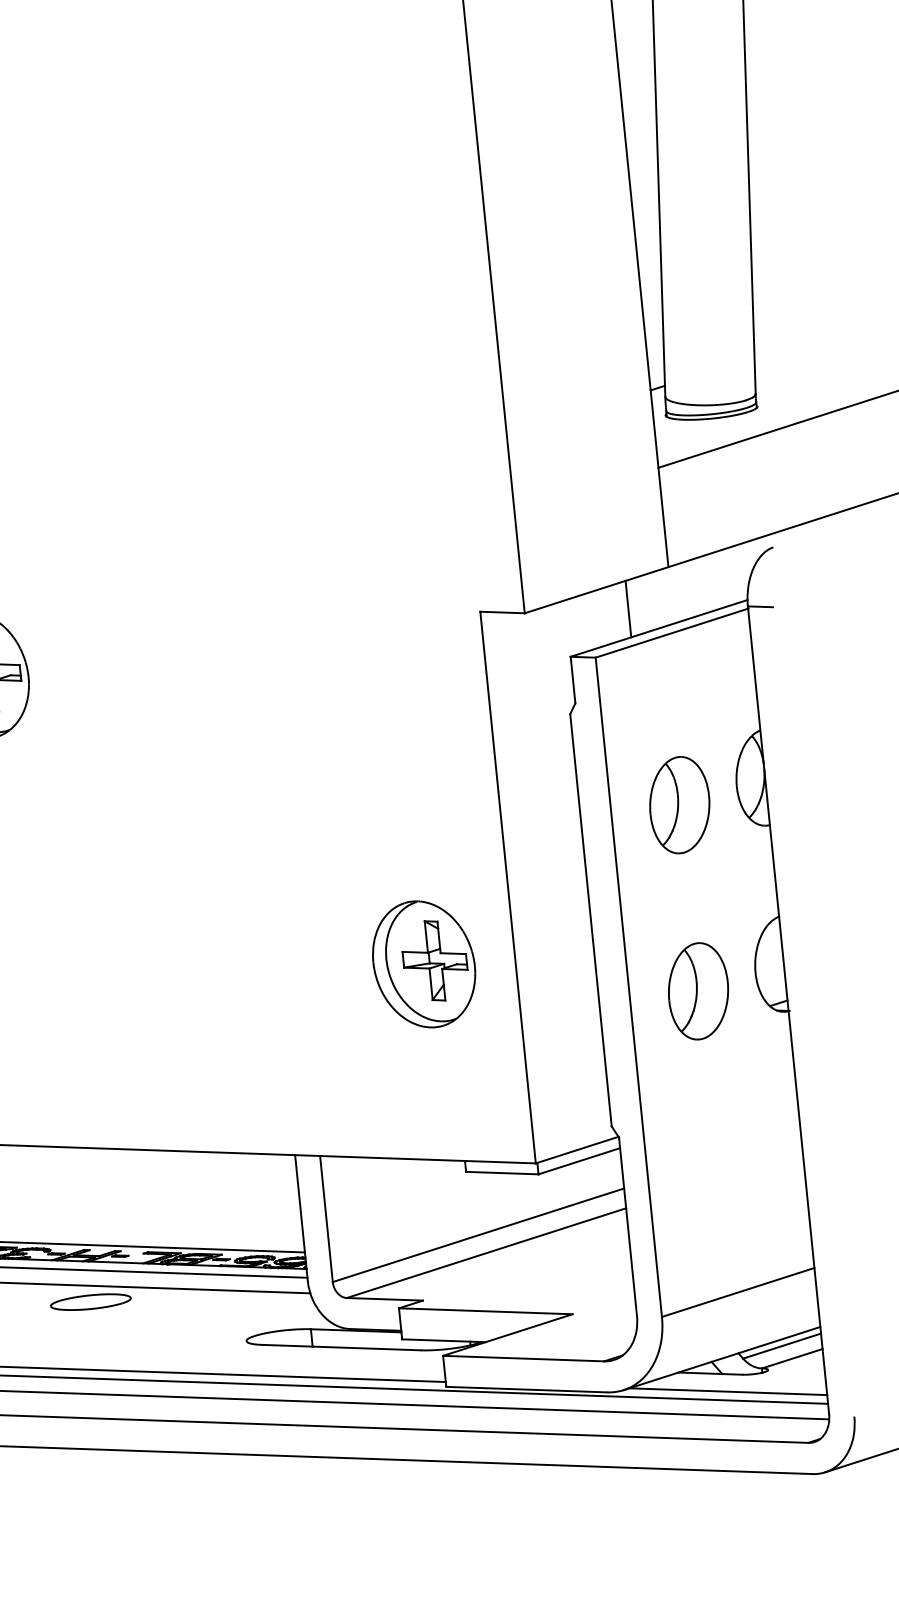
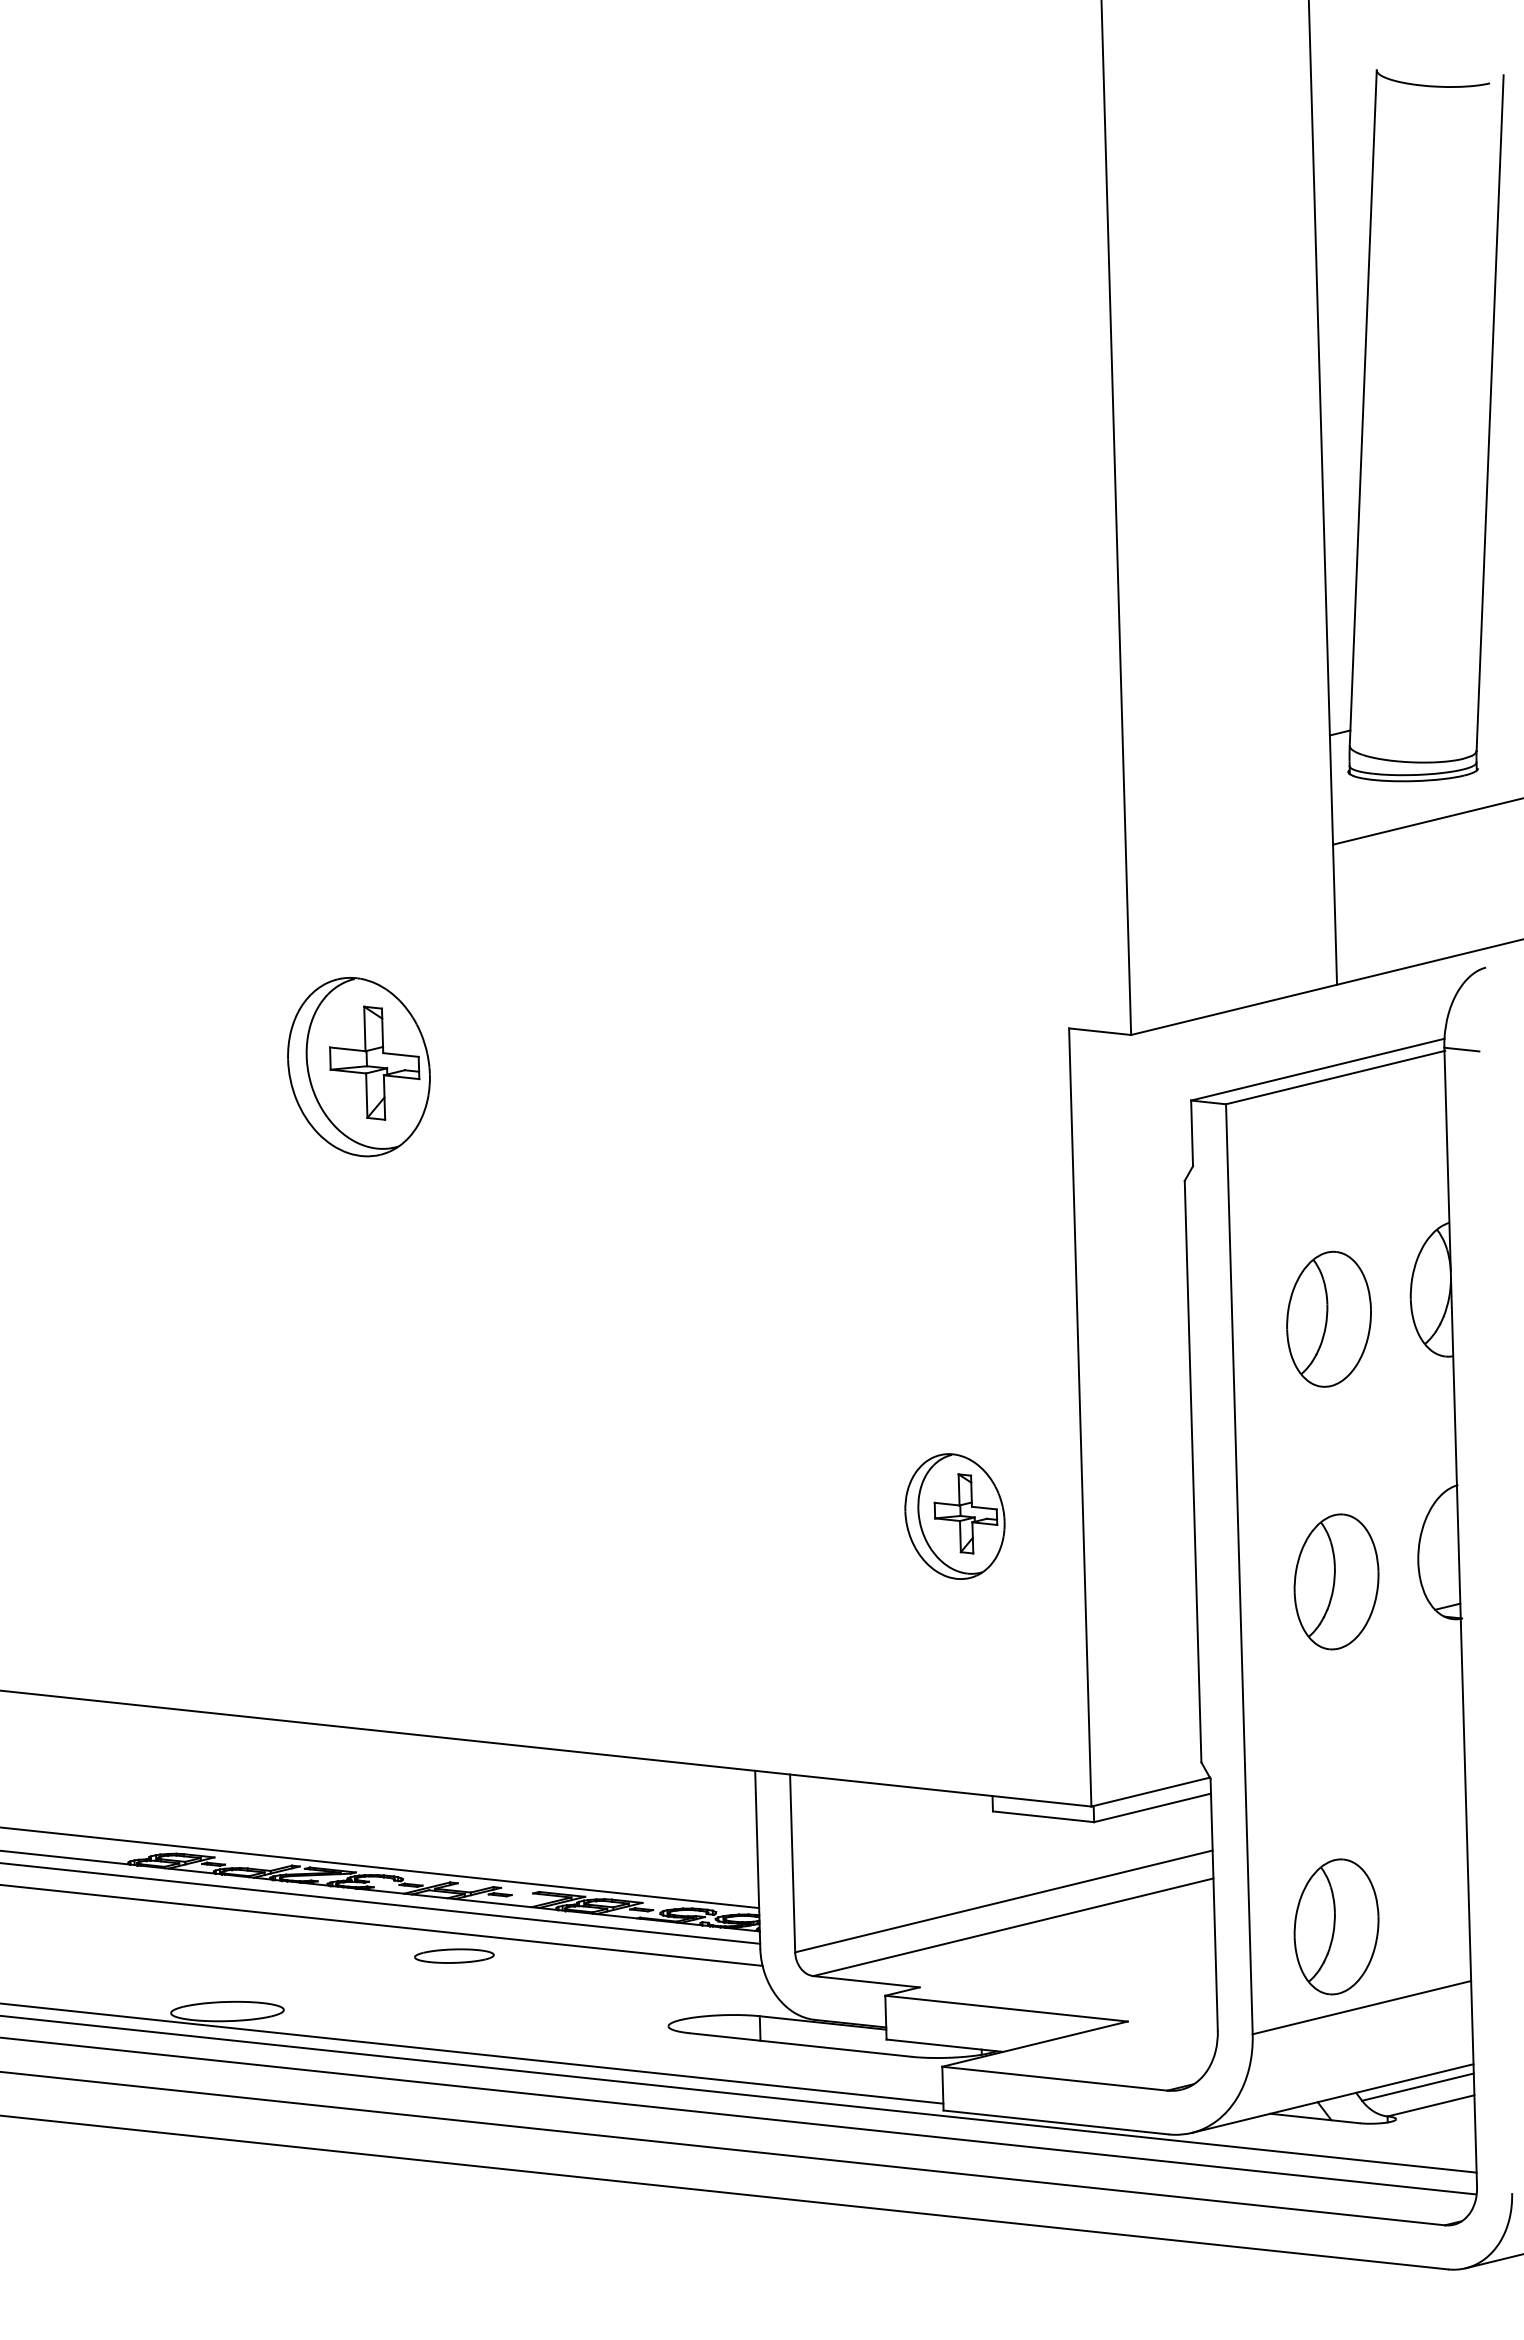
line: (628, 609) -> (1276, 1039), removed
part: (423, 964) -> (954, 1516), size x0.7
part: (716, 1236) -> (1336, 1926), added
part: (90, 1301) -> (454, 1955), size x0.7
line: (727, 1391) -> (1337, 2145), removed

